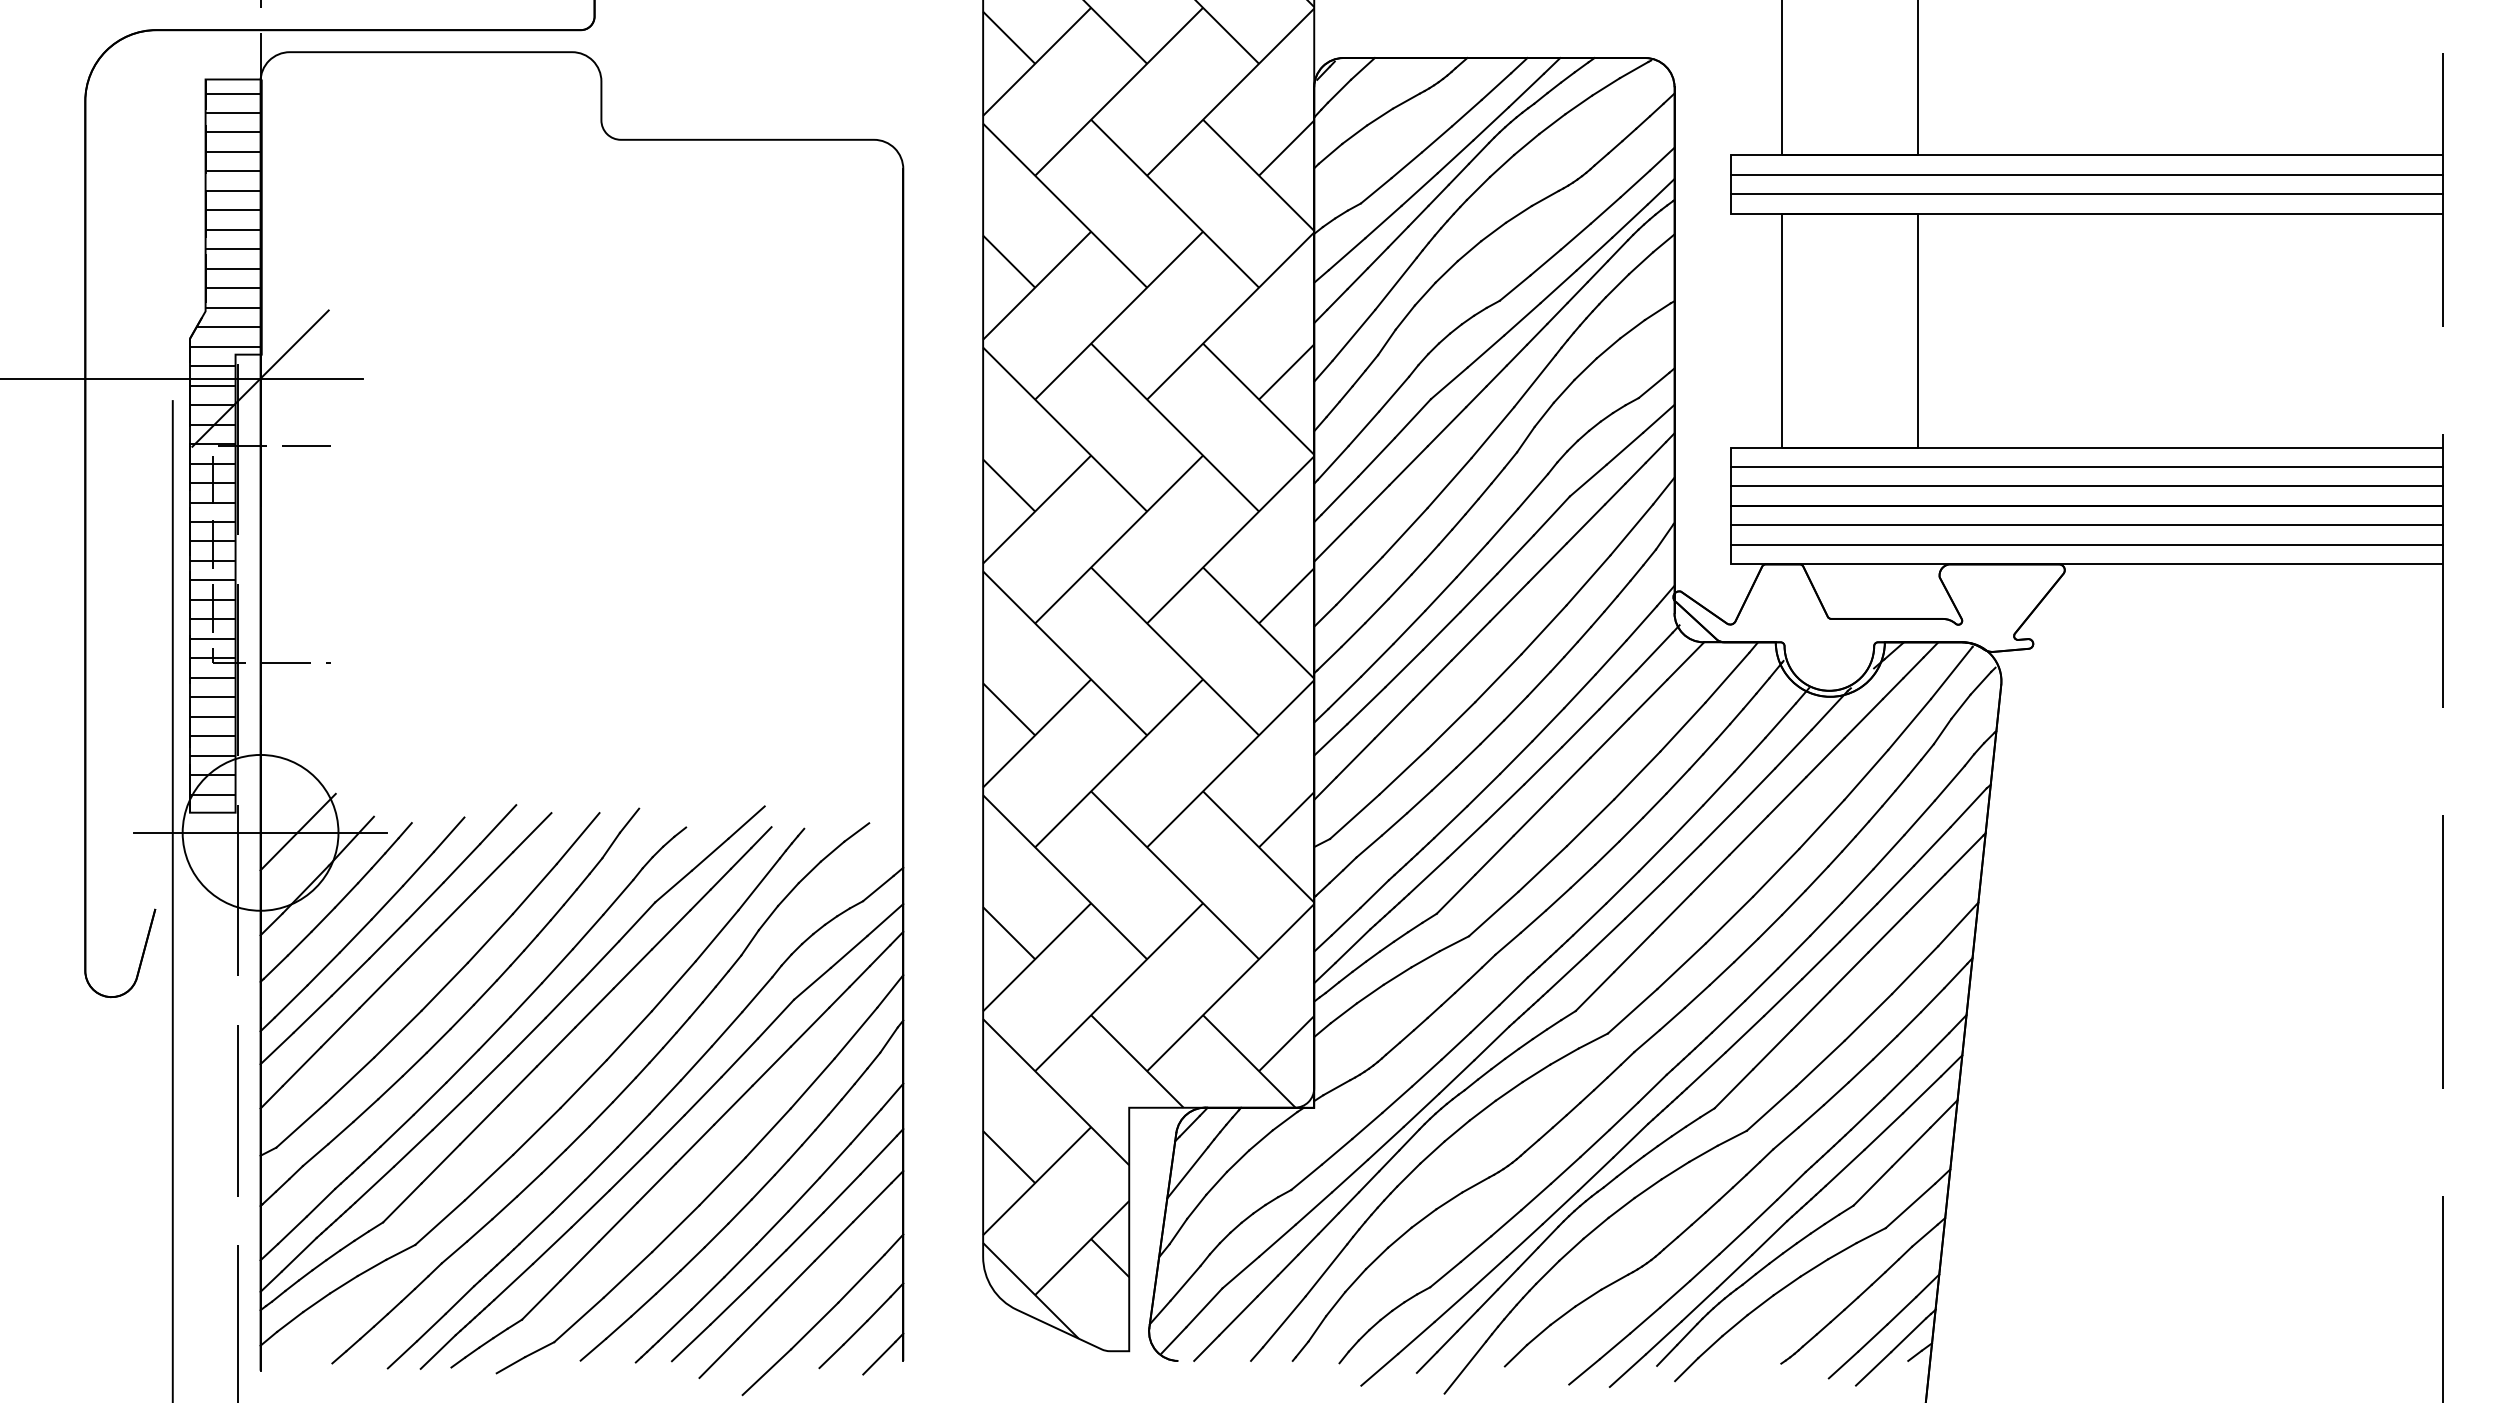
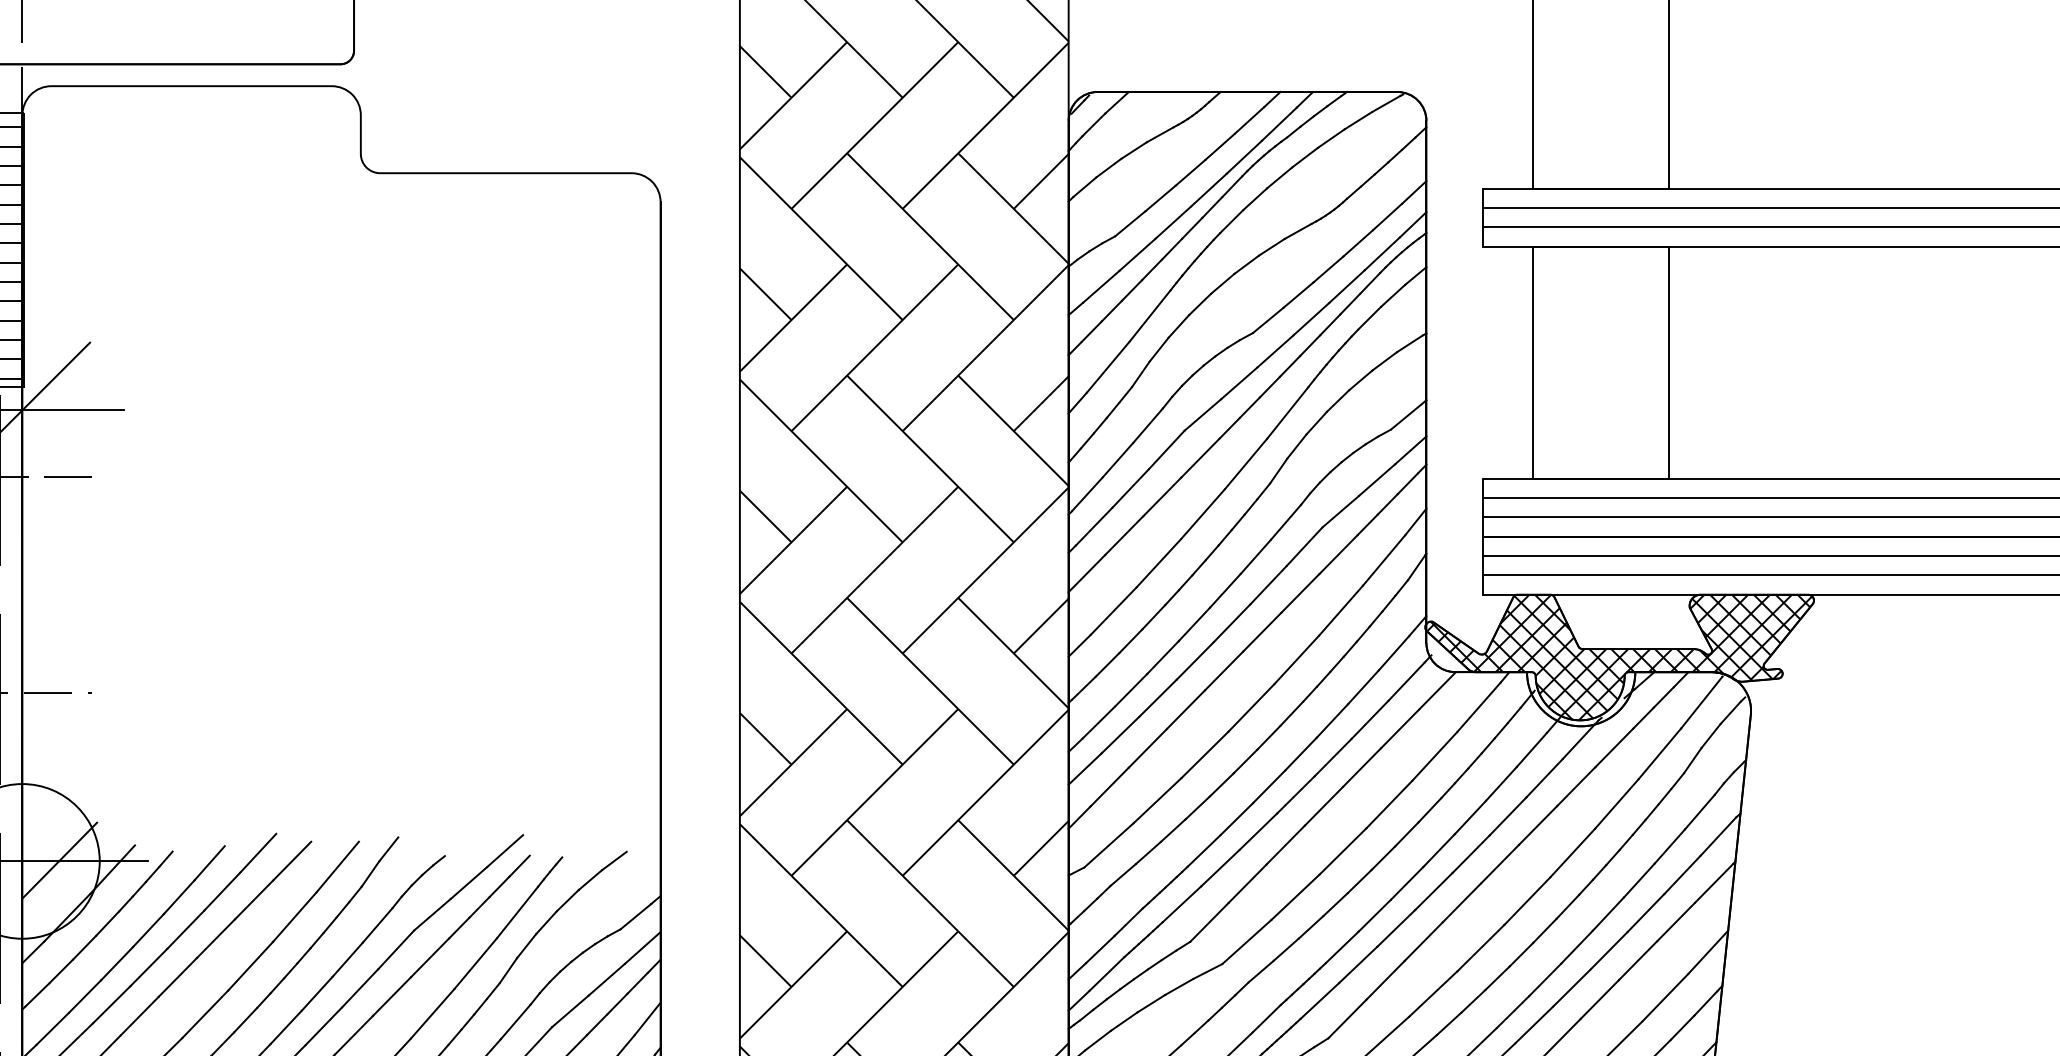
hatch: (1869, 627) -> (1620, 657), added

